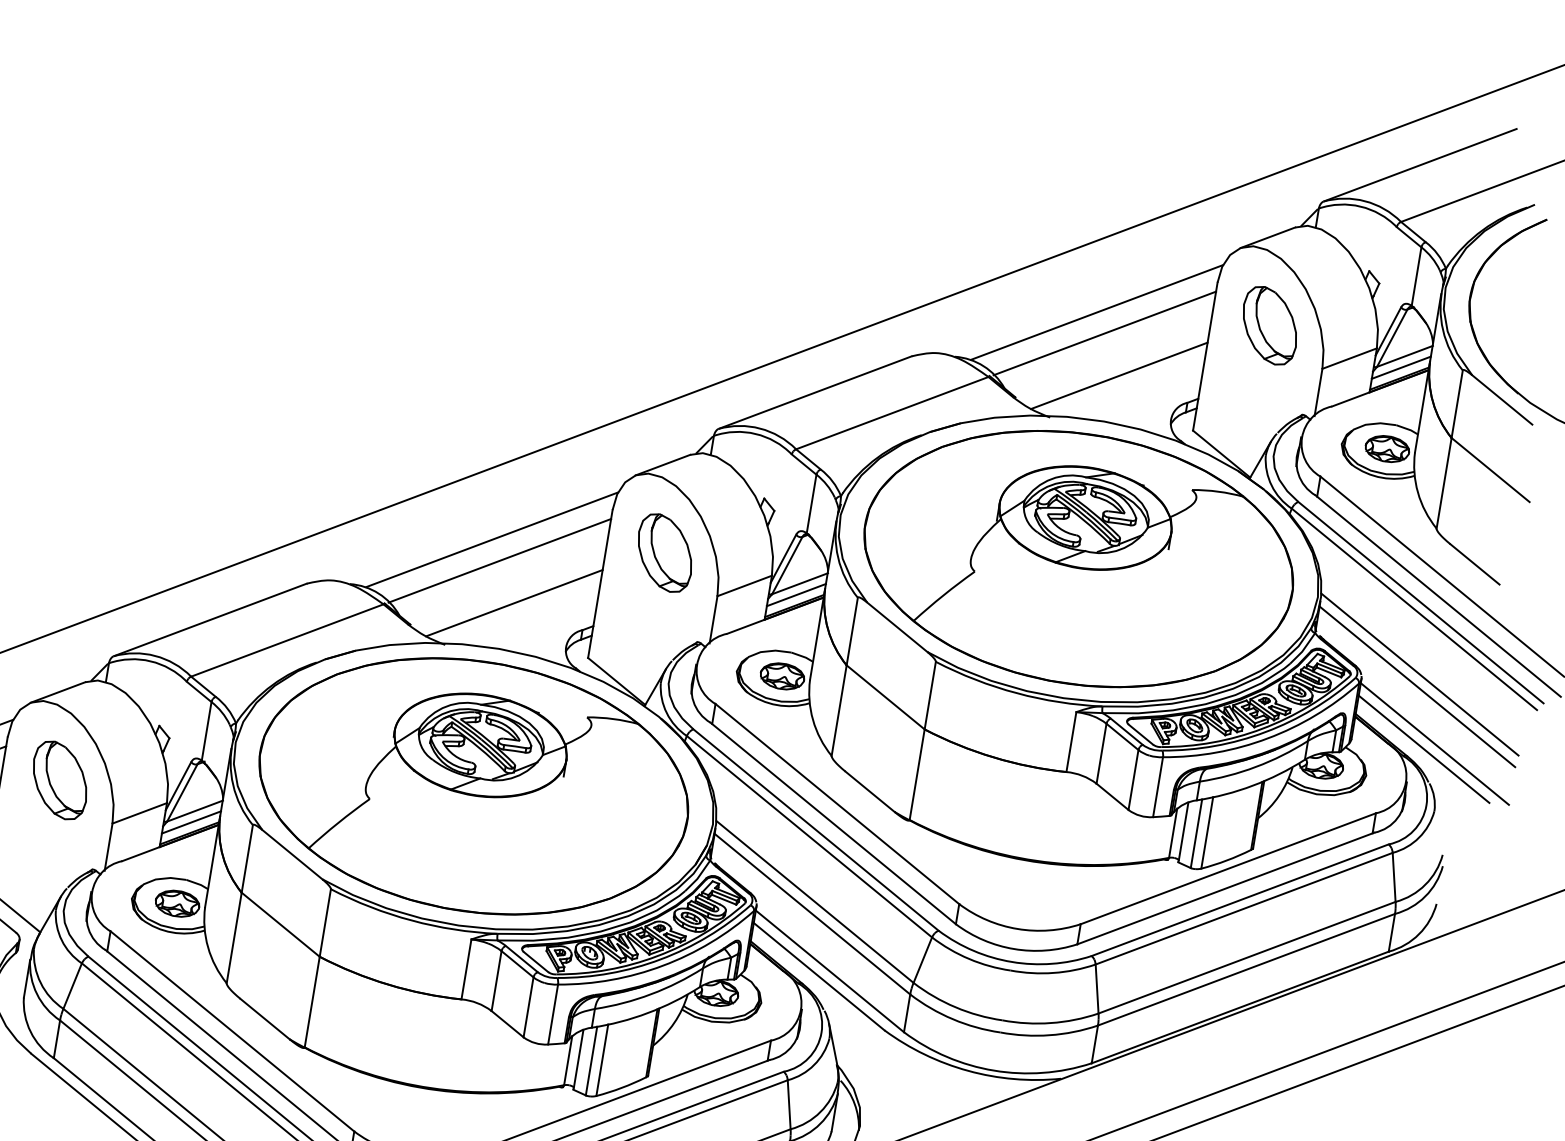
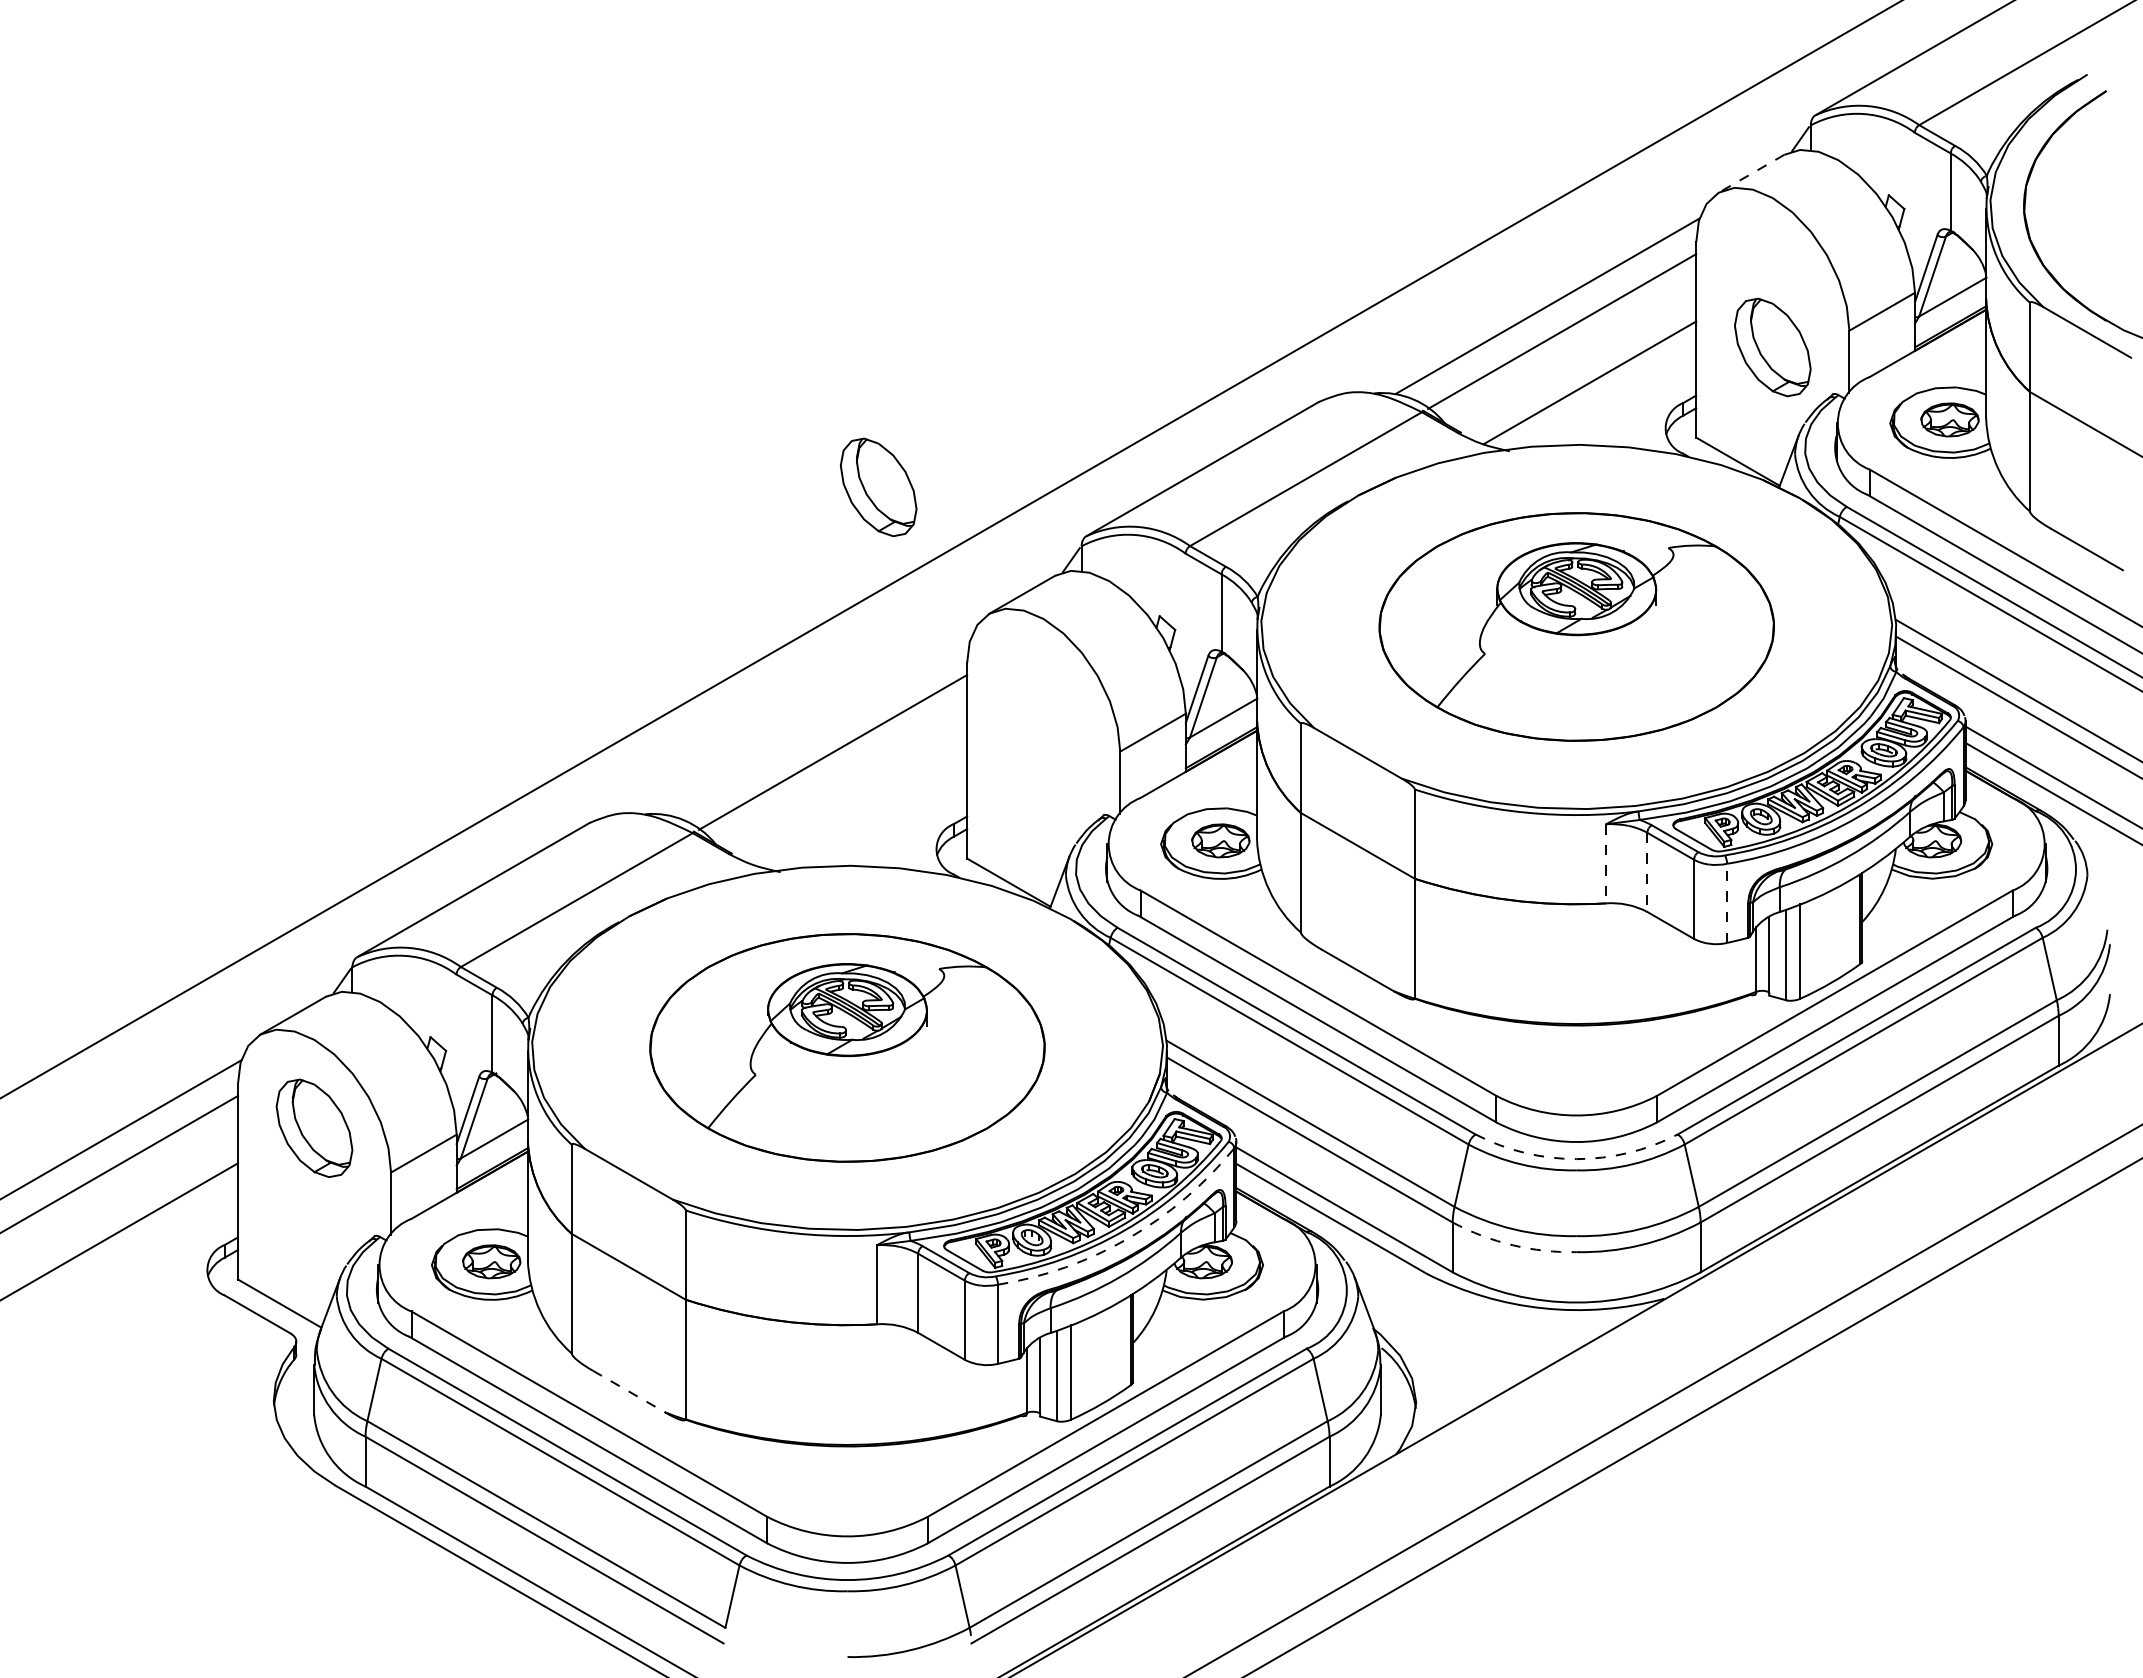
line: (1268, 237) -> (1751, 173), solid -> dashed
part: (1269, 325) -> (1772, 347), moved
line: (1401, 367) -> (1950, 312), removed
line: (492, 539) -> (818, 726), removed
part: (664, 553) -> (878, 487), moved
part: (1078, 558) -> (1576, 626), size x0.7
line: (796, 594) -> (1221, 732), removed
line: (514, 602) -> (860, 803), removed
line: (1071, 741) -> (1606, 863), solid -> dashed
line: (1101, 753) -> (1647, 872), solid -> dashed
part: (473, 786) -> (847, 1047), size x0.7
line: (1158, 787) -> (1727, 903), solid -> dashed
line: (190, 821) -> (491, 1153), removed
arc: (1011, 962) -> (1576, 1159), solid -> dashed
arc: (662, 965) -> (1128, 1238), solid -> dashed
line: (265, 1019) -> (629, 1391), solid -> dashed
arc: (952, 1019) -> (1512, 1245), solid -> dashed

